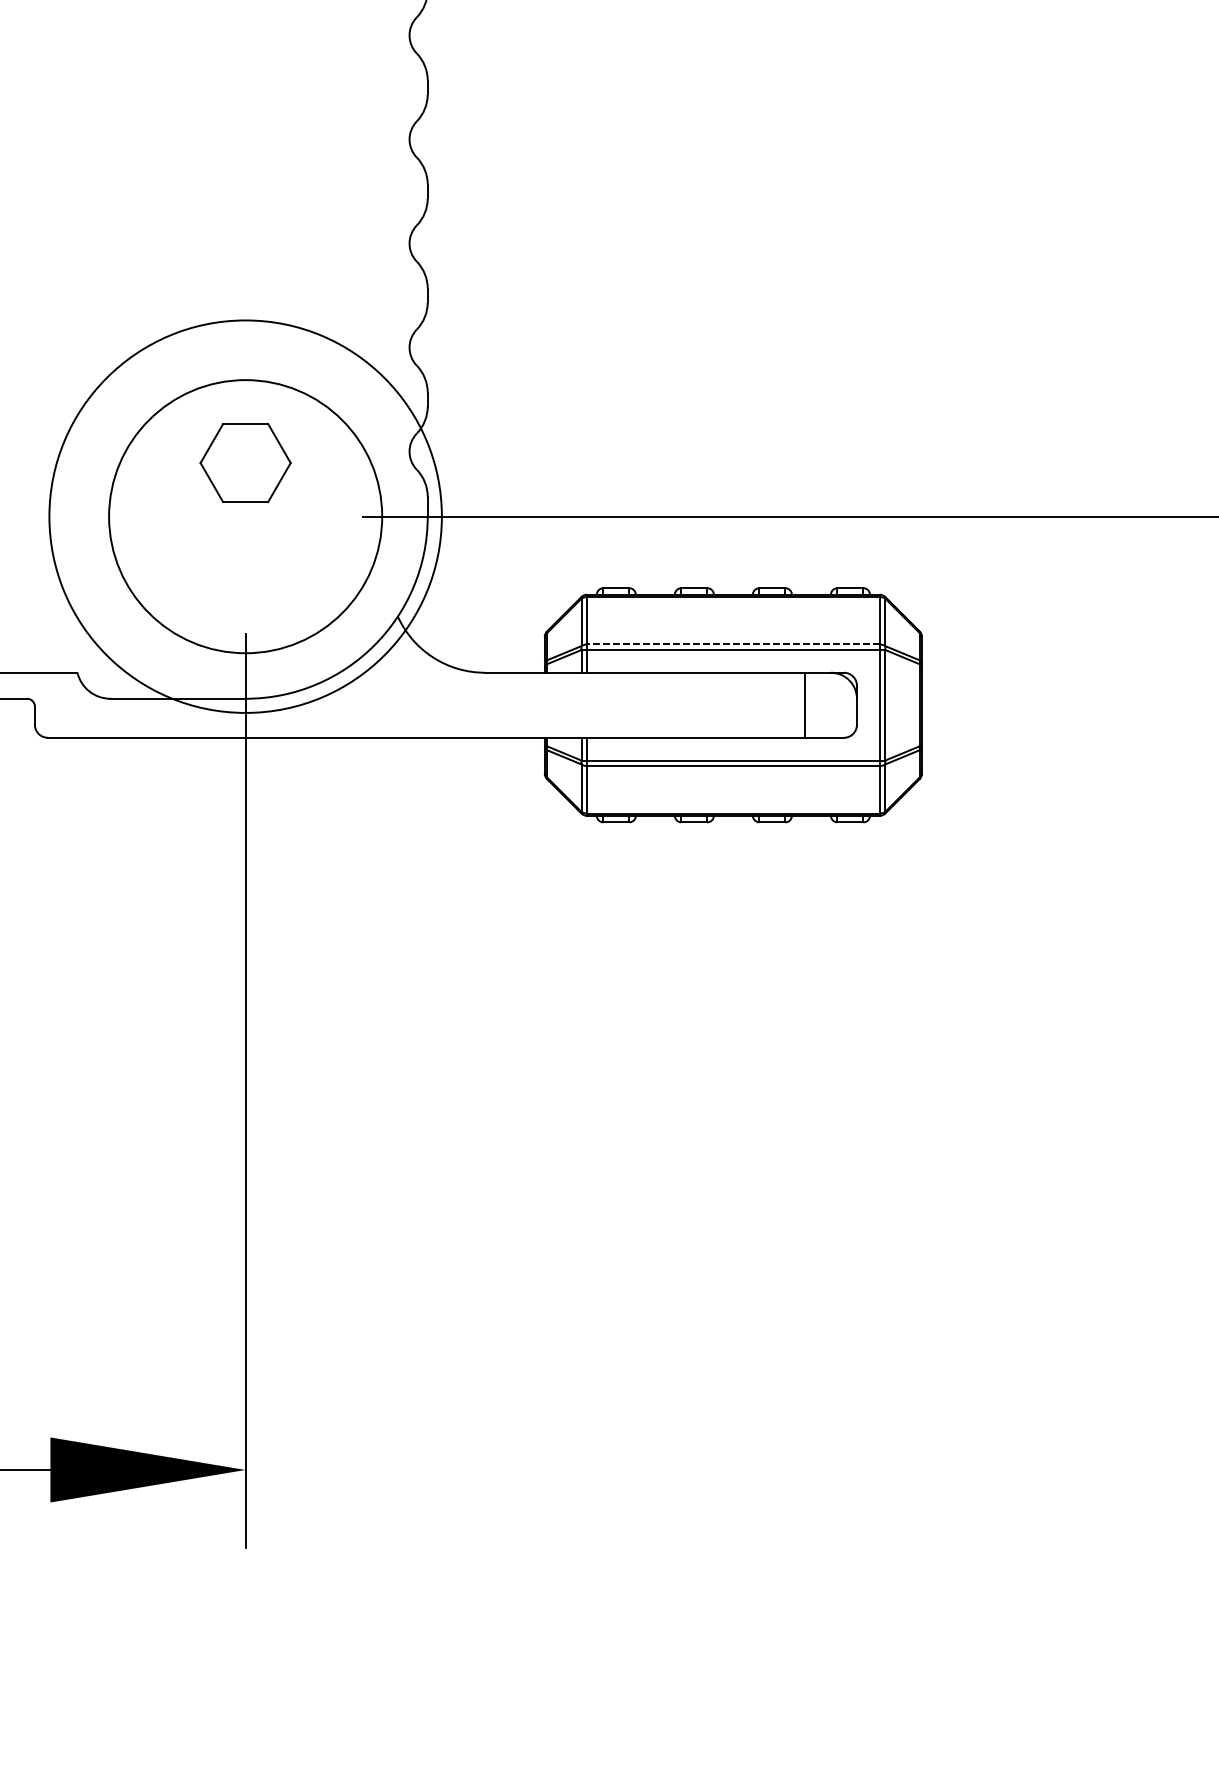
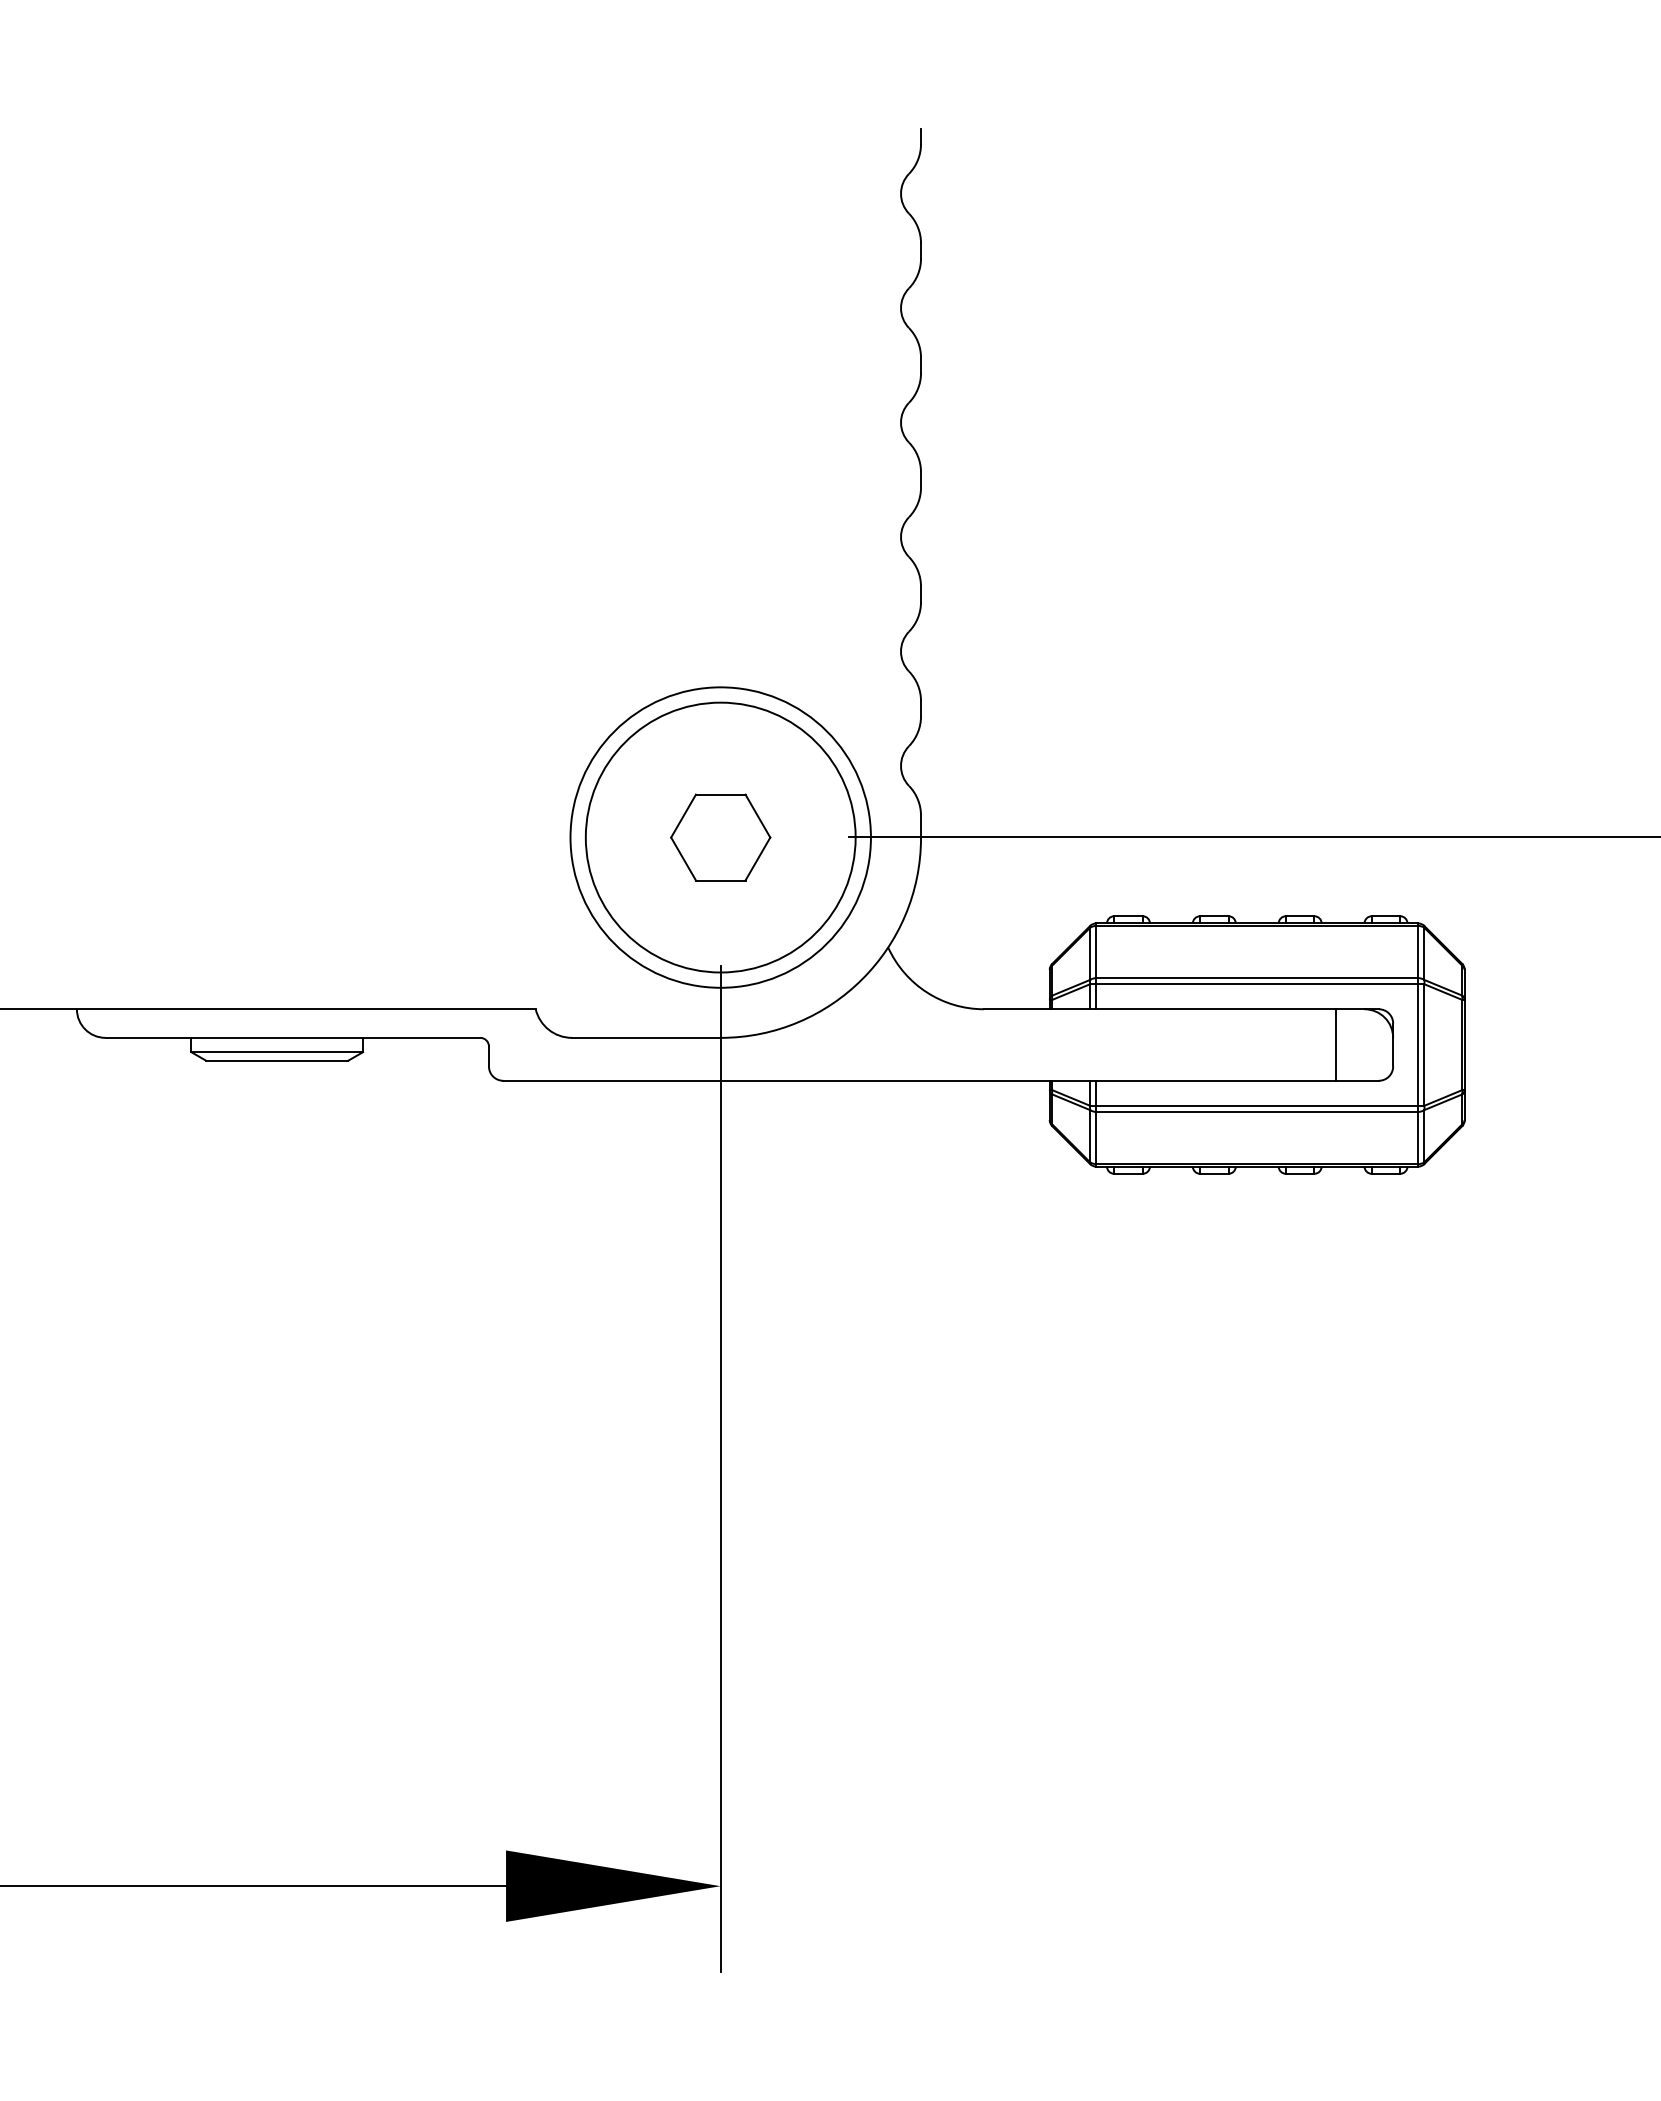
part: (245, 462) -> (720, 837), moved
circle: (245, 516) -> (720, 837), size x0.62
line: (733, 644) -> (1257, 978), dashed -> solid

